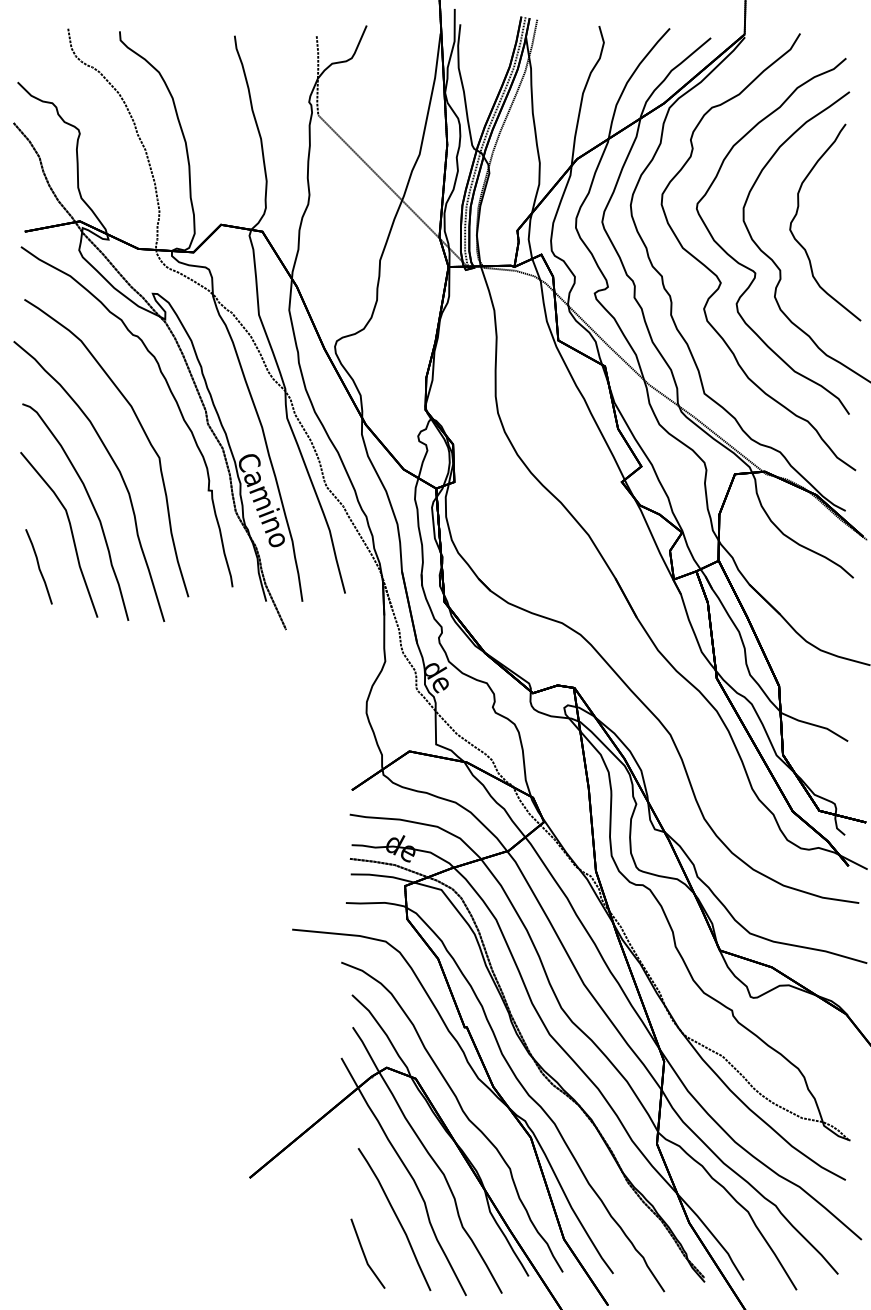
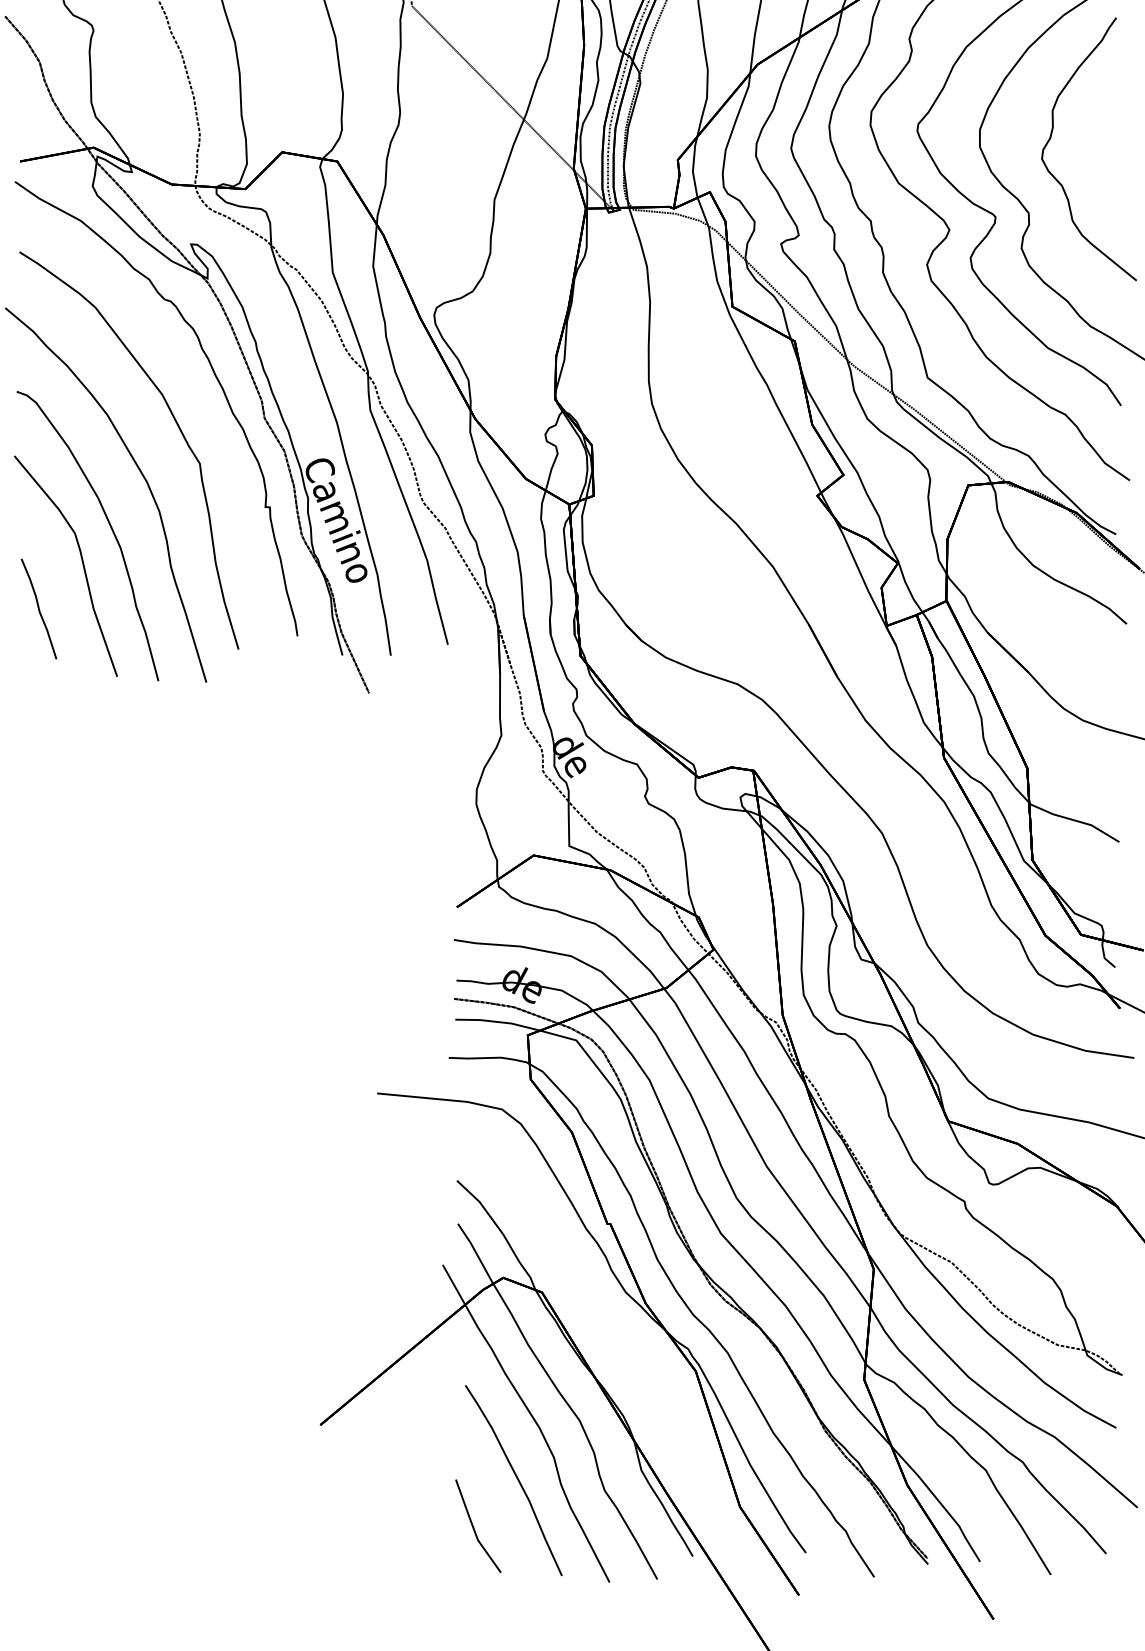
part: (462, 1112) -> (604, 1337), removed

